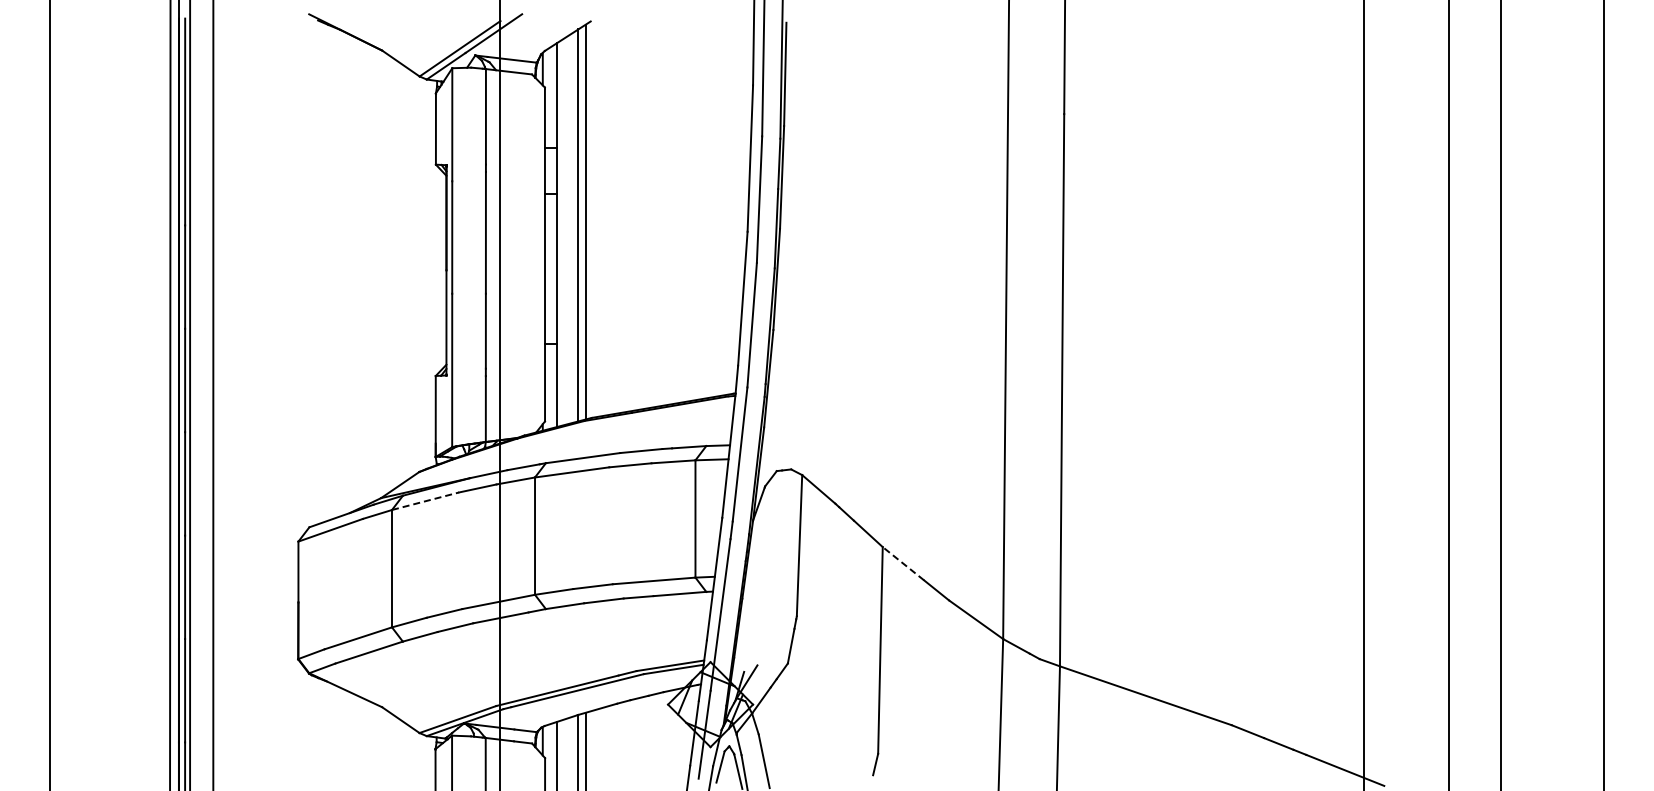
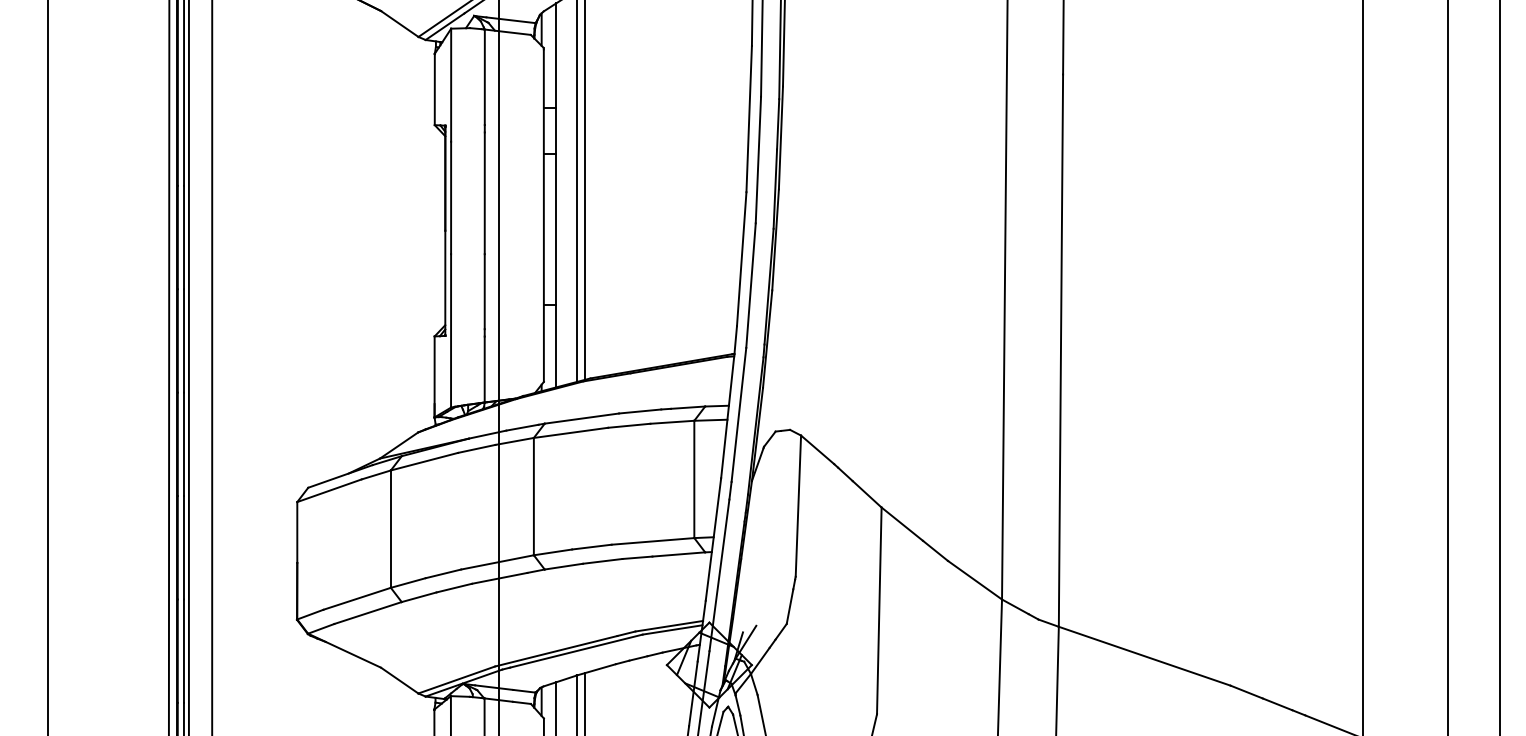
line: (425, 501) -> (424, 461), dashed -> solid
line: (903, 563) -> (902, 523), dashed -> solid

